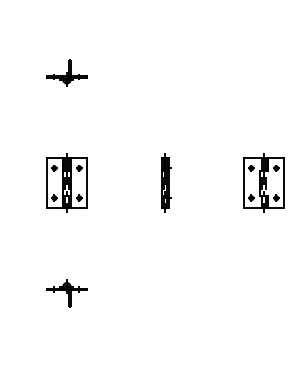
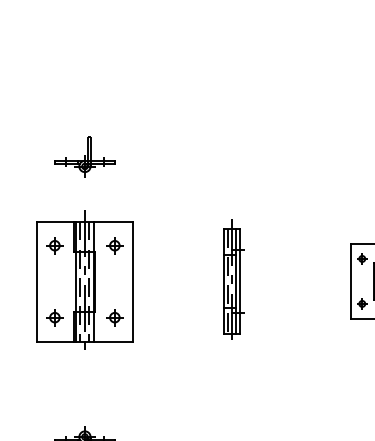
part: (66, 72) -> (84, 155), moved
part: (66, 182) -> (84, 280), size x1.6
part: (166, 182) -> (234, 280), size x1.4

